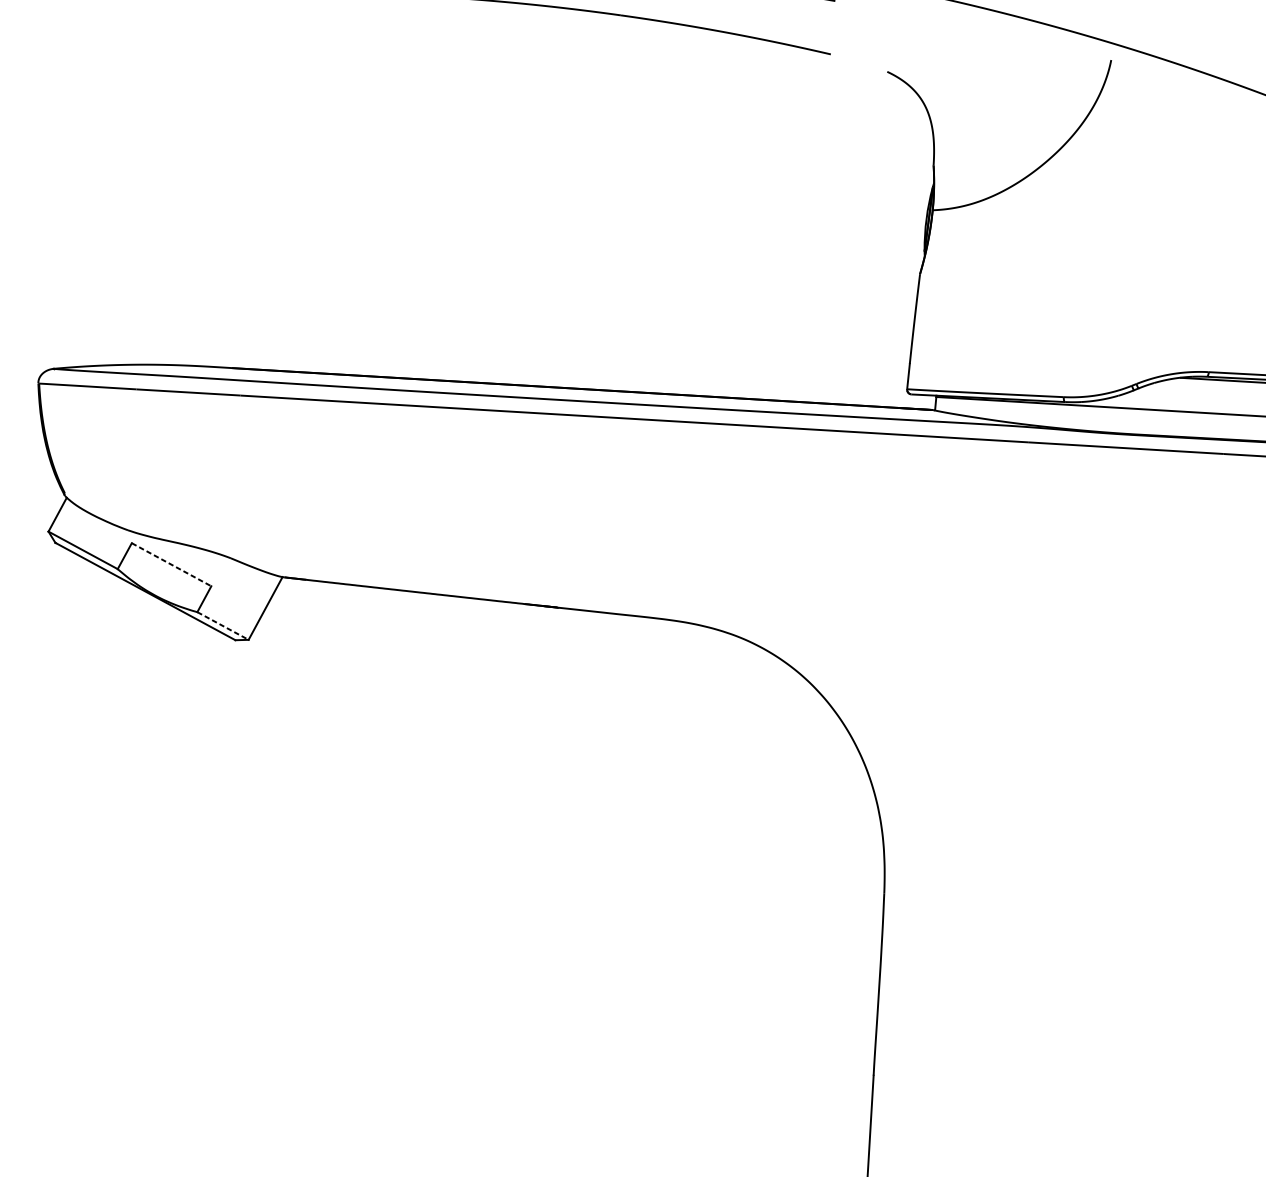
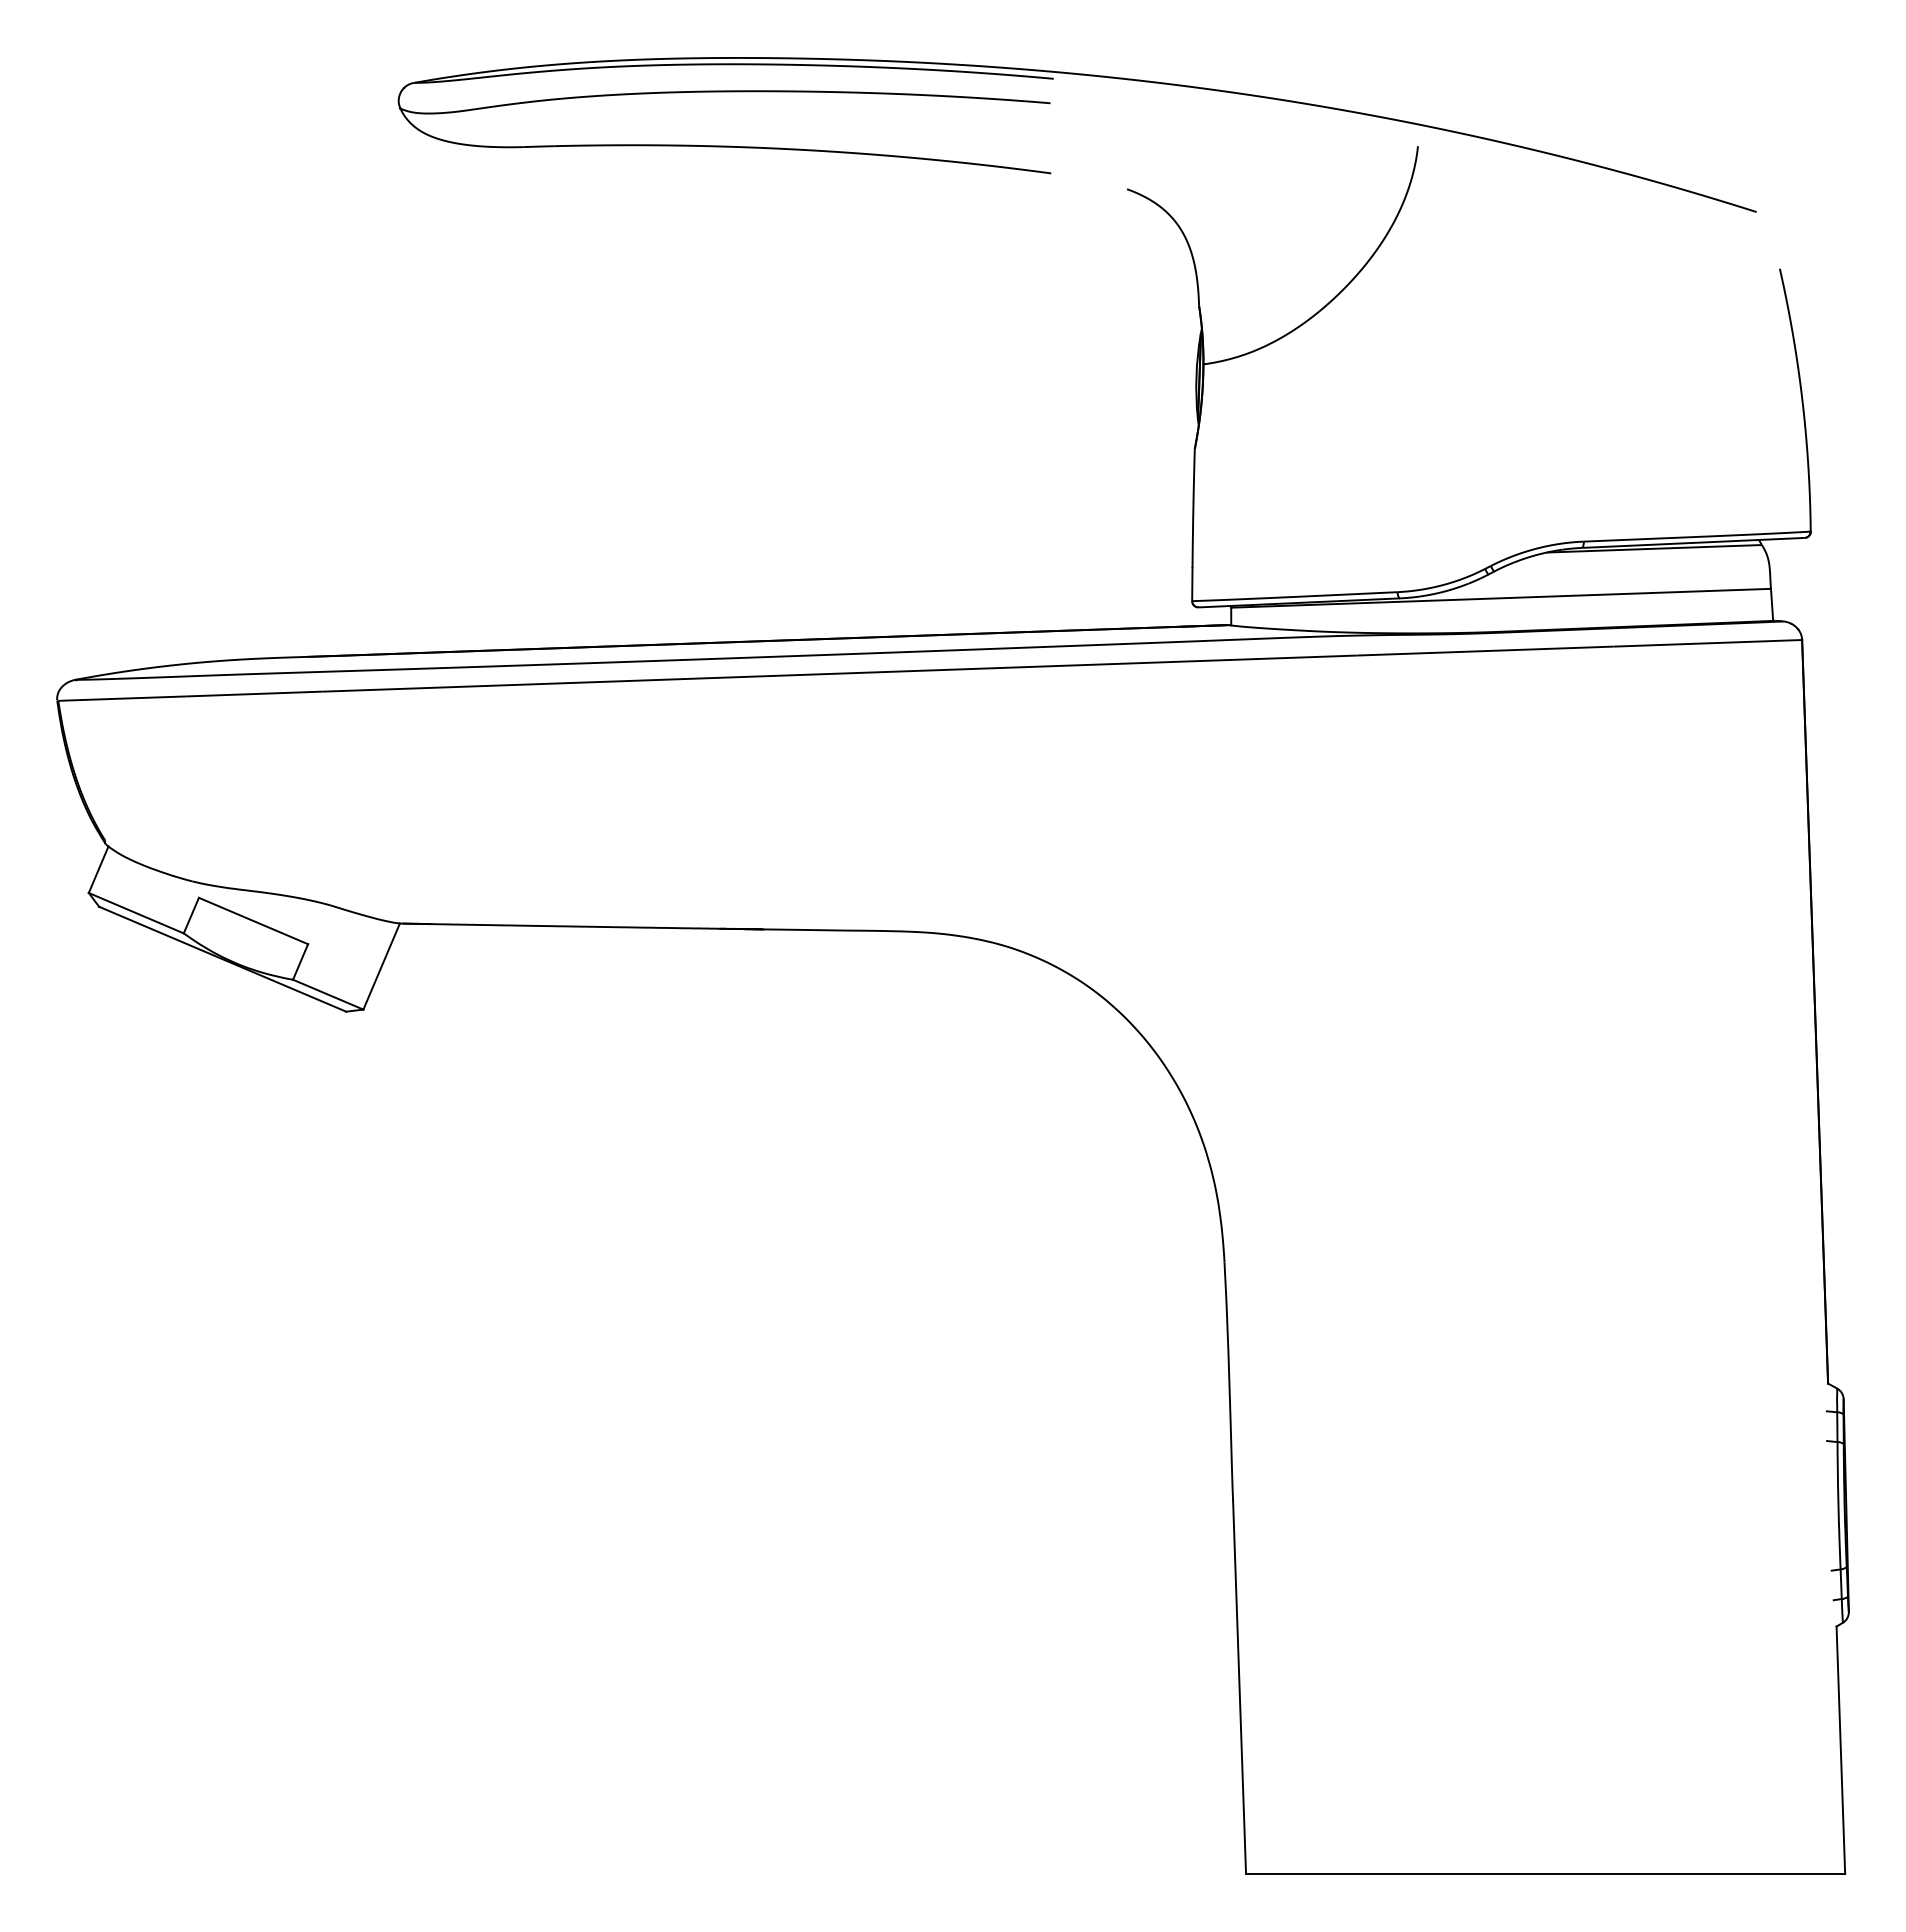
line: (171, 565) -> (253, 921), dashed -> solid
line: (223, 625) -> (328, 994), dashed -> solid

